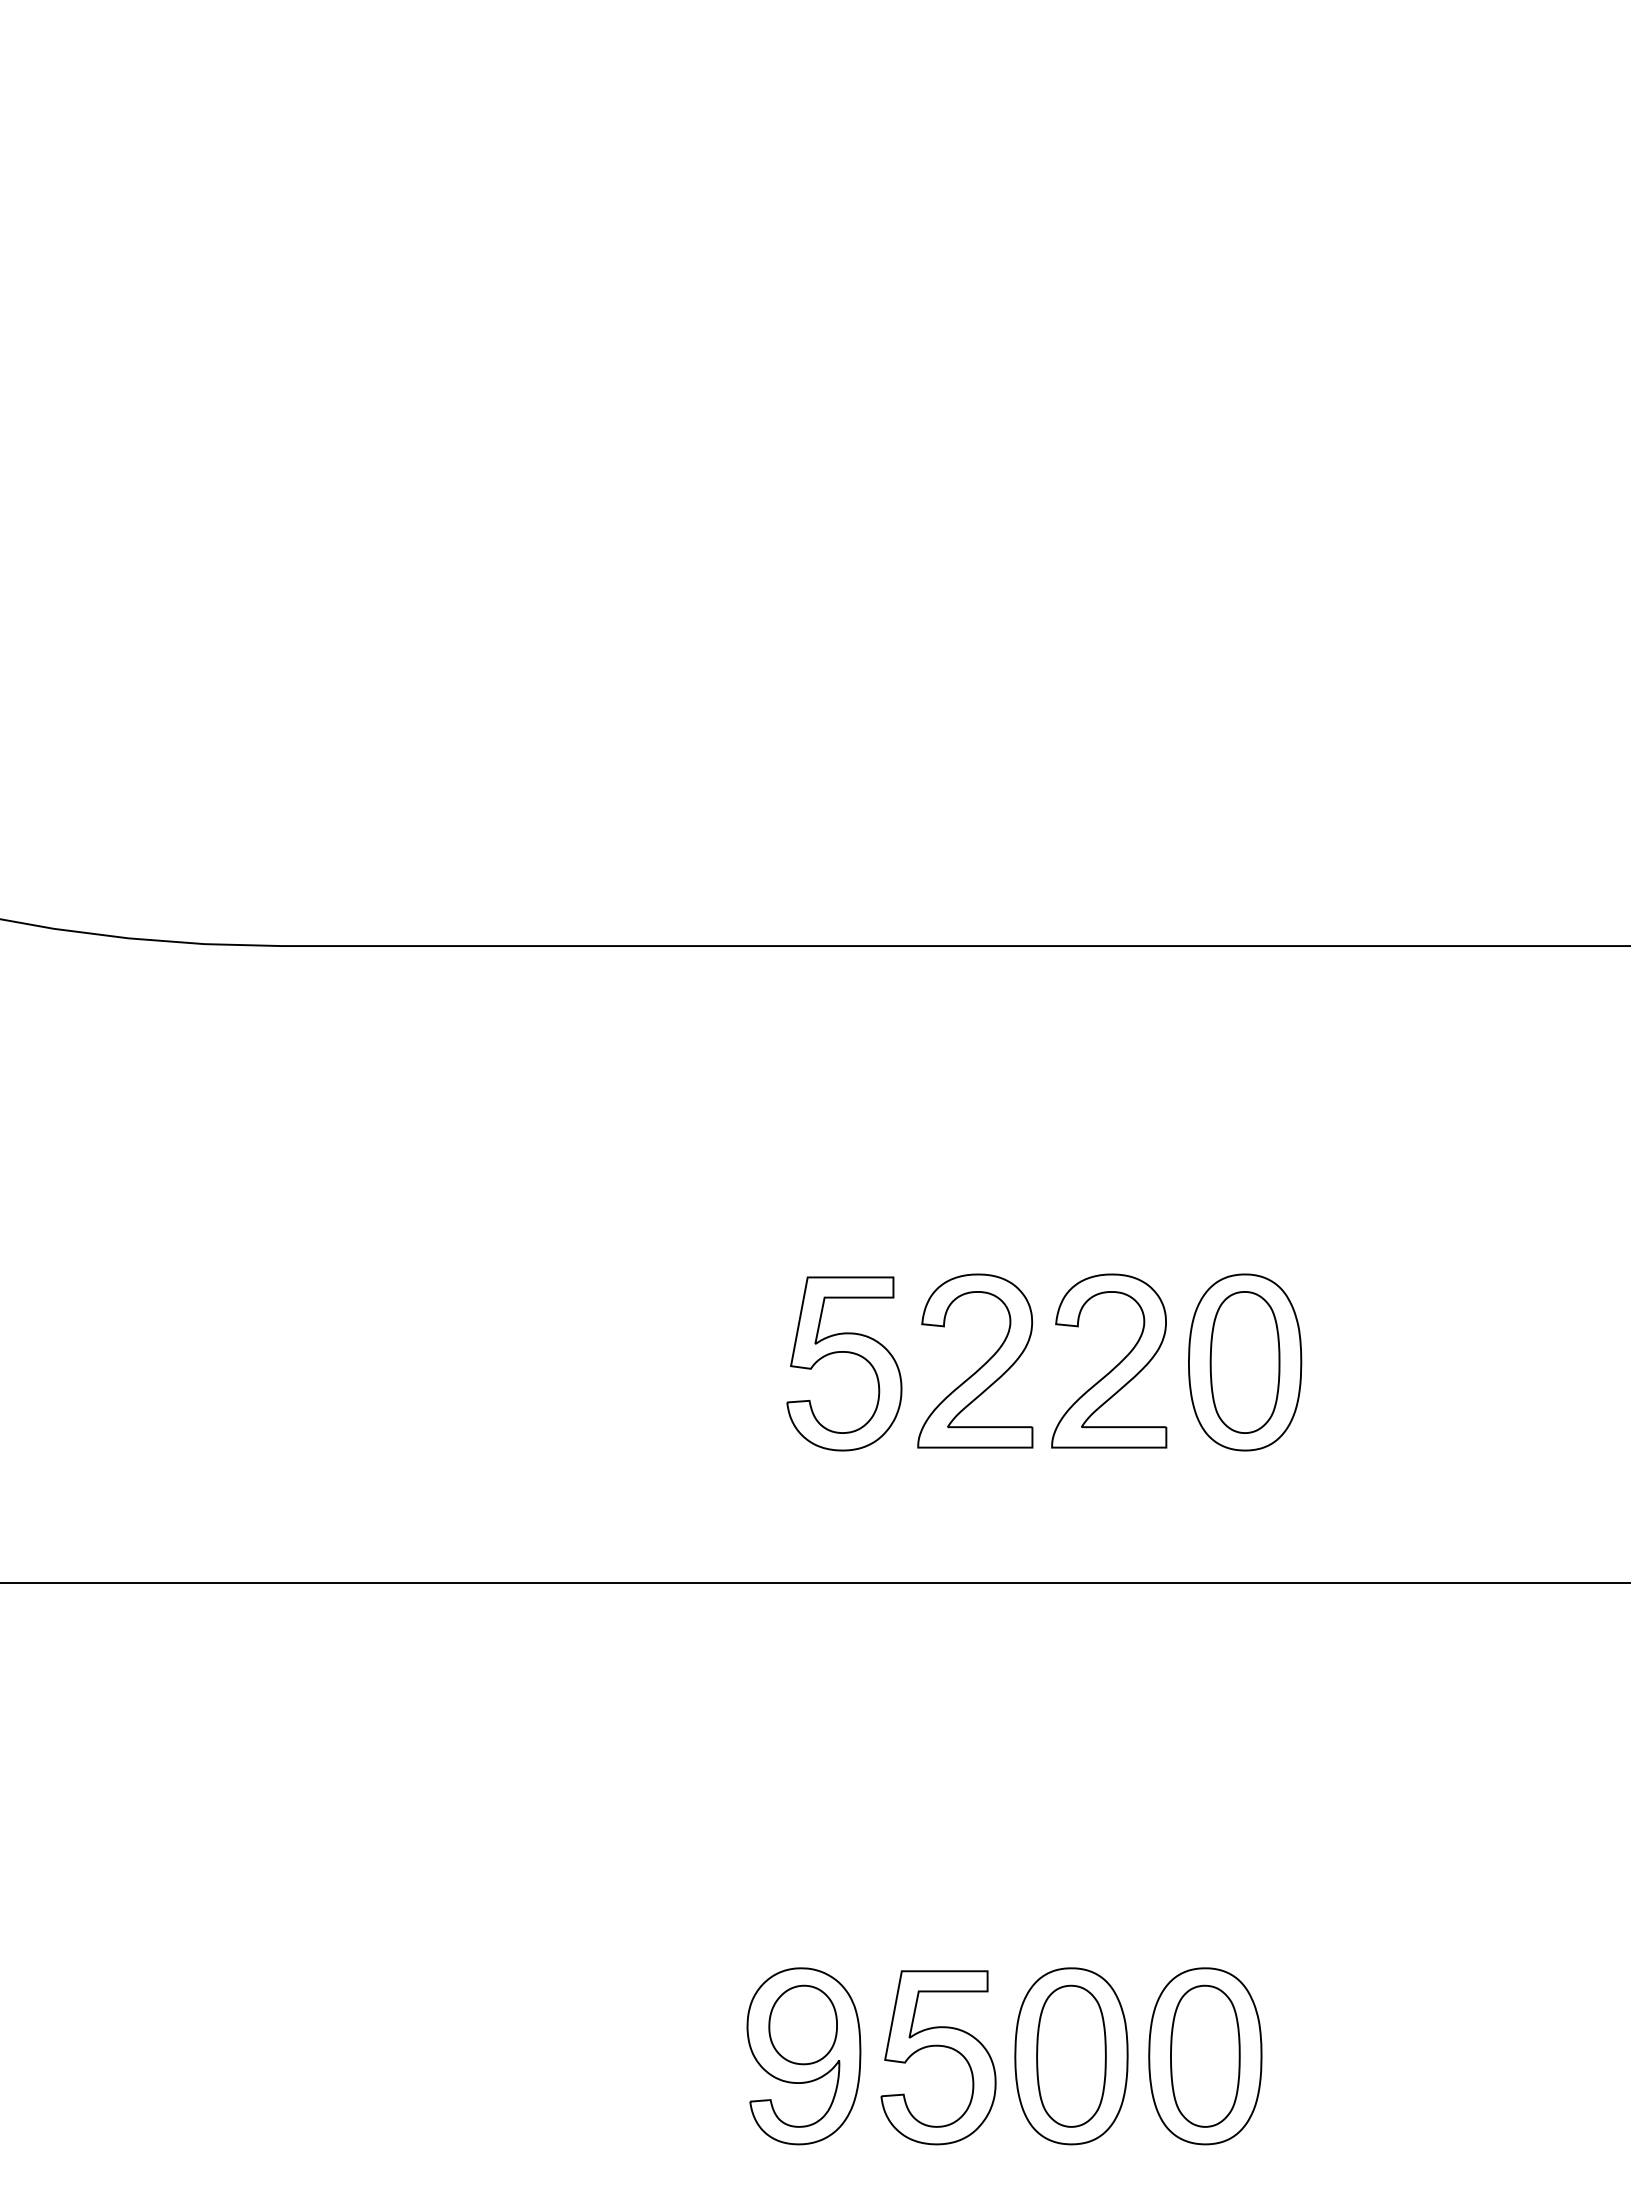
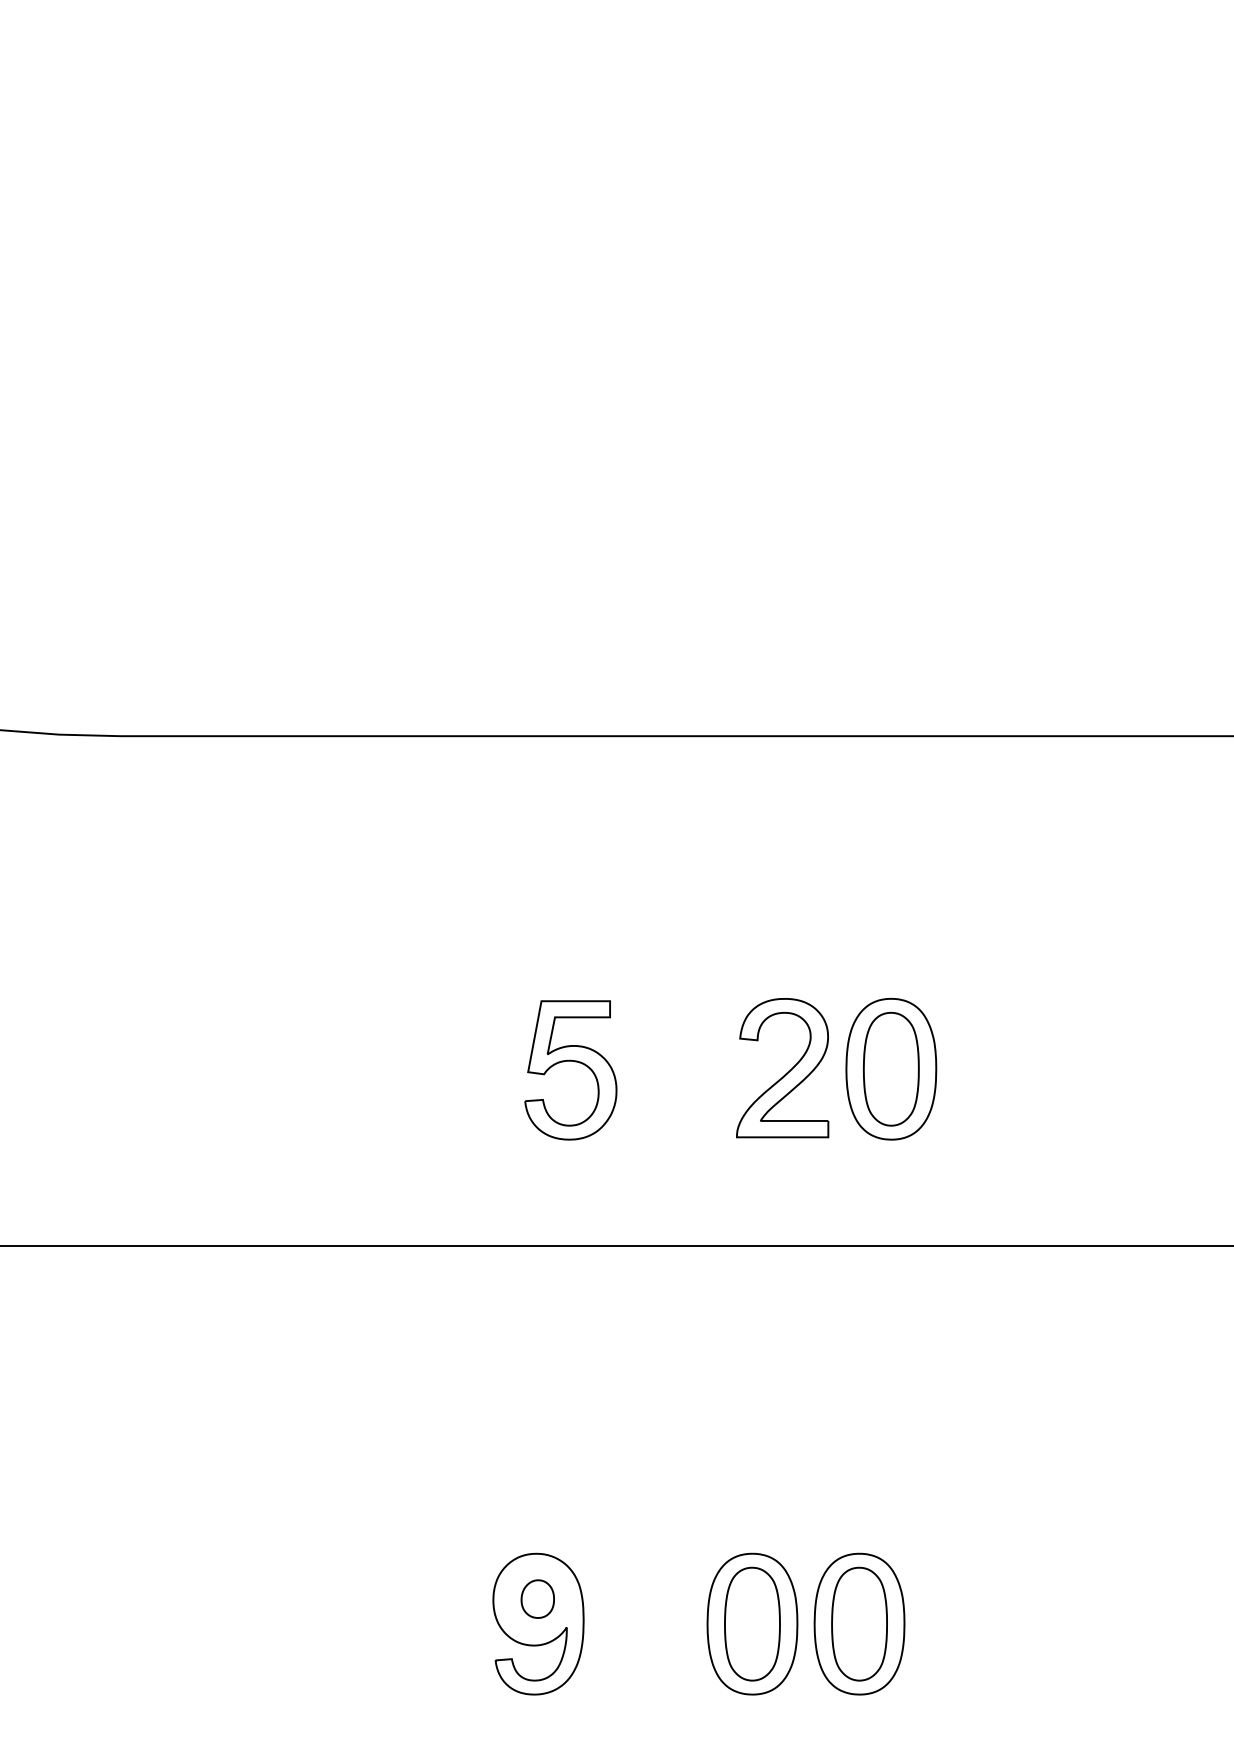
part: (979, 1367) -> (678, 1073), removed
part: (802, 2024) -> (537, 1598), size x0.6
part: (938, 2046) -> (646, 1616), removed

